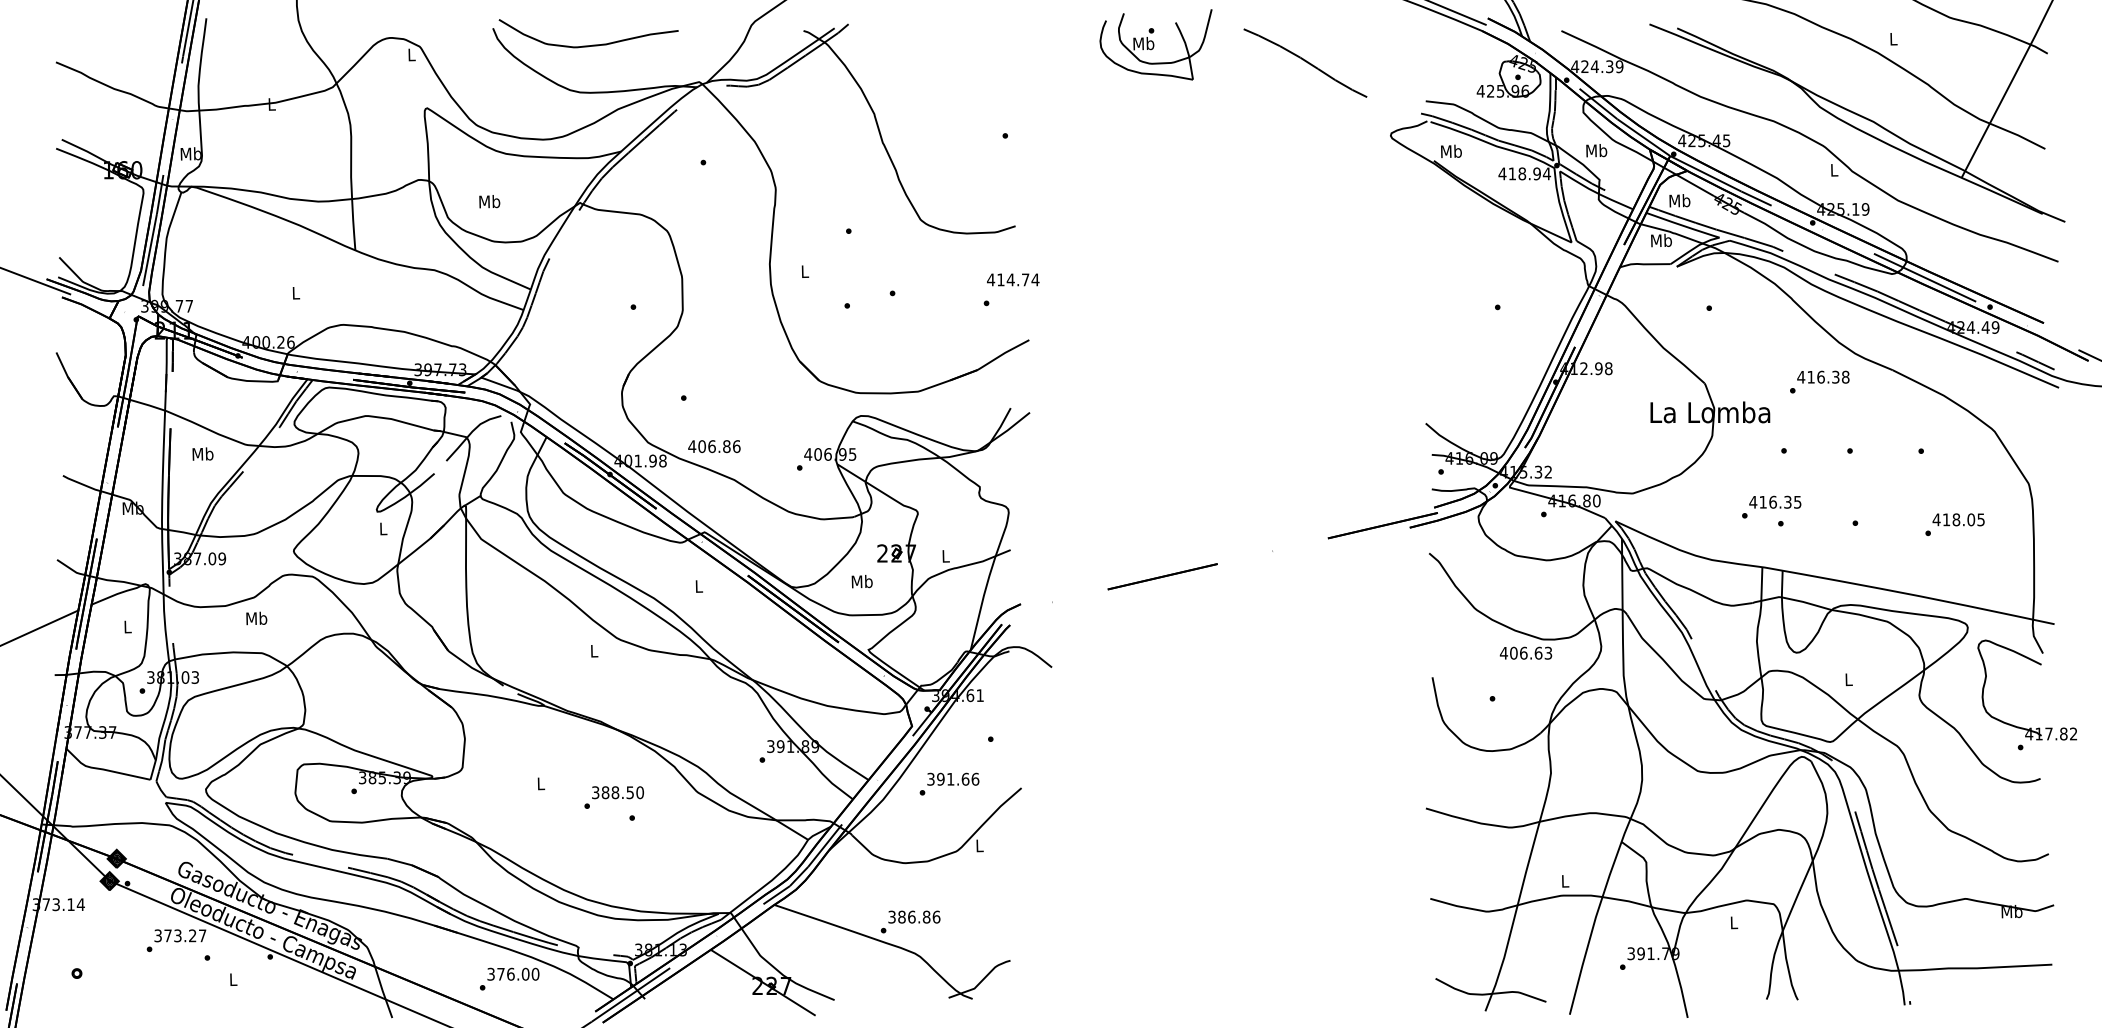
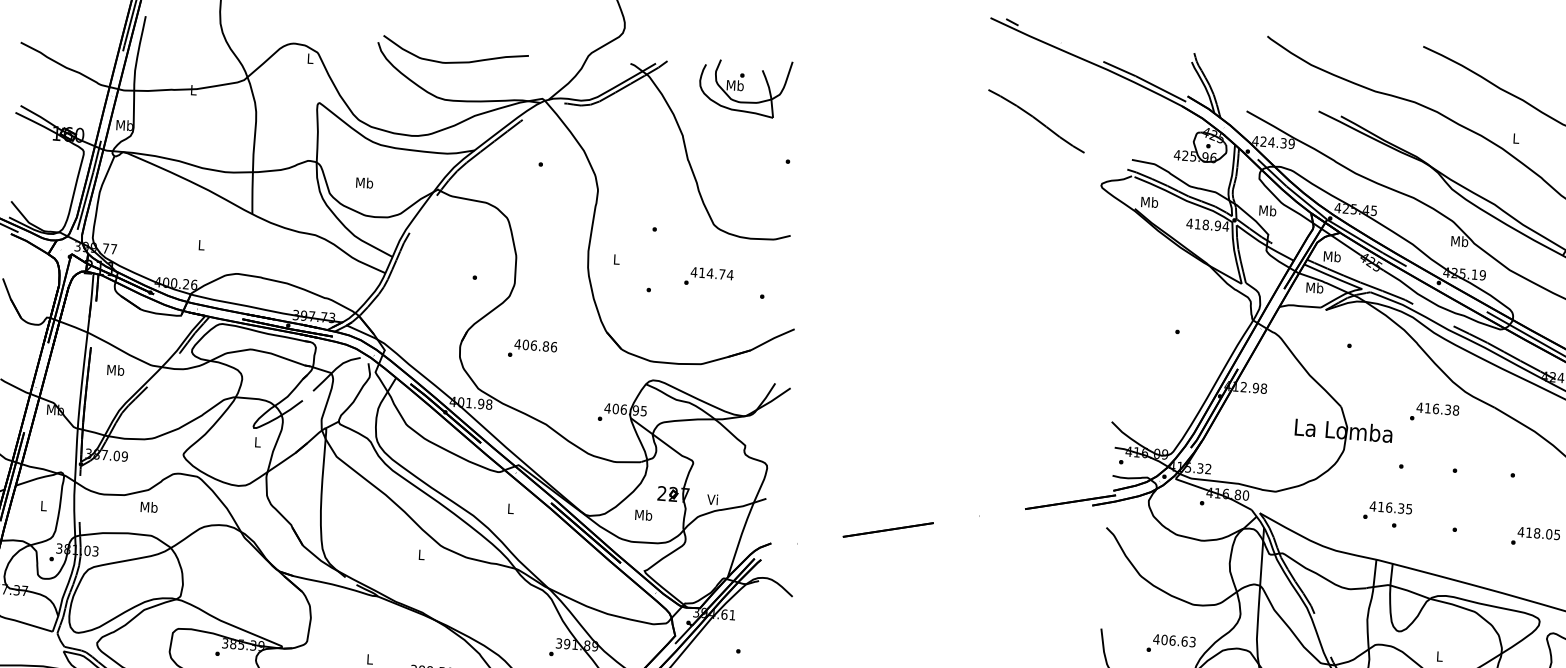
part: (1155, 44) -> (744, 86), moved
text: (1833, 169) -> (1459, 240), L -> Mb
text: (1013, 279) -> (712, 273), moved
text: (714, 446) -> (535, 345), moved
text: (944, 555) -> (712, 499), L -> Vi
text: (1525, 652) -> (1174, 640), moved

